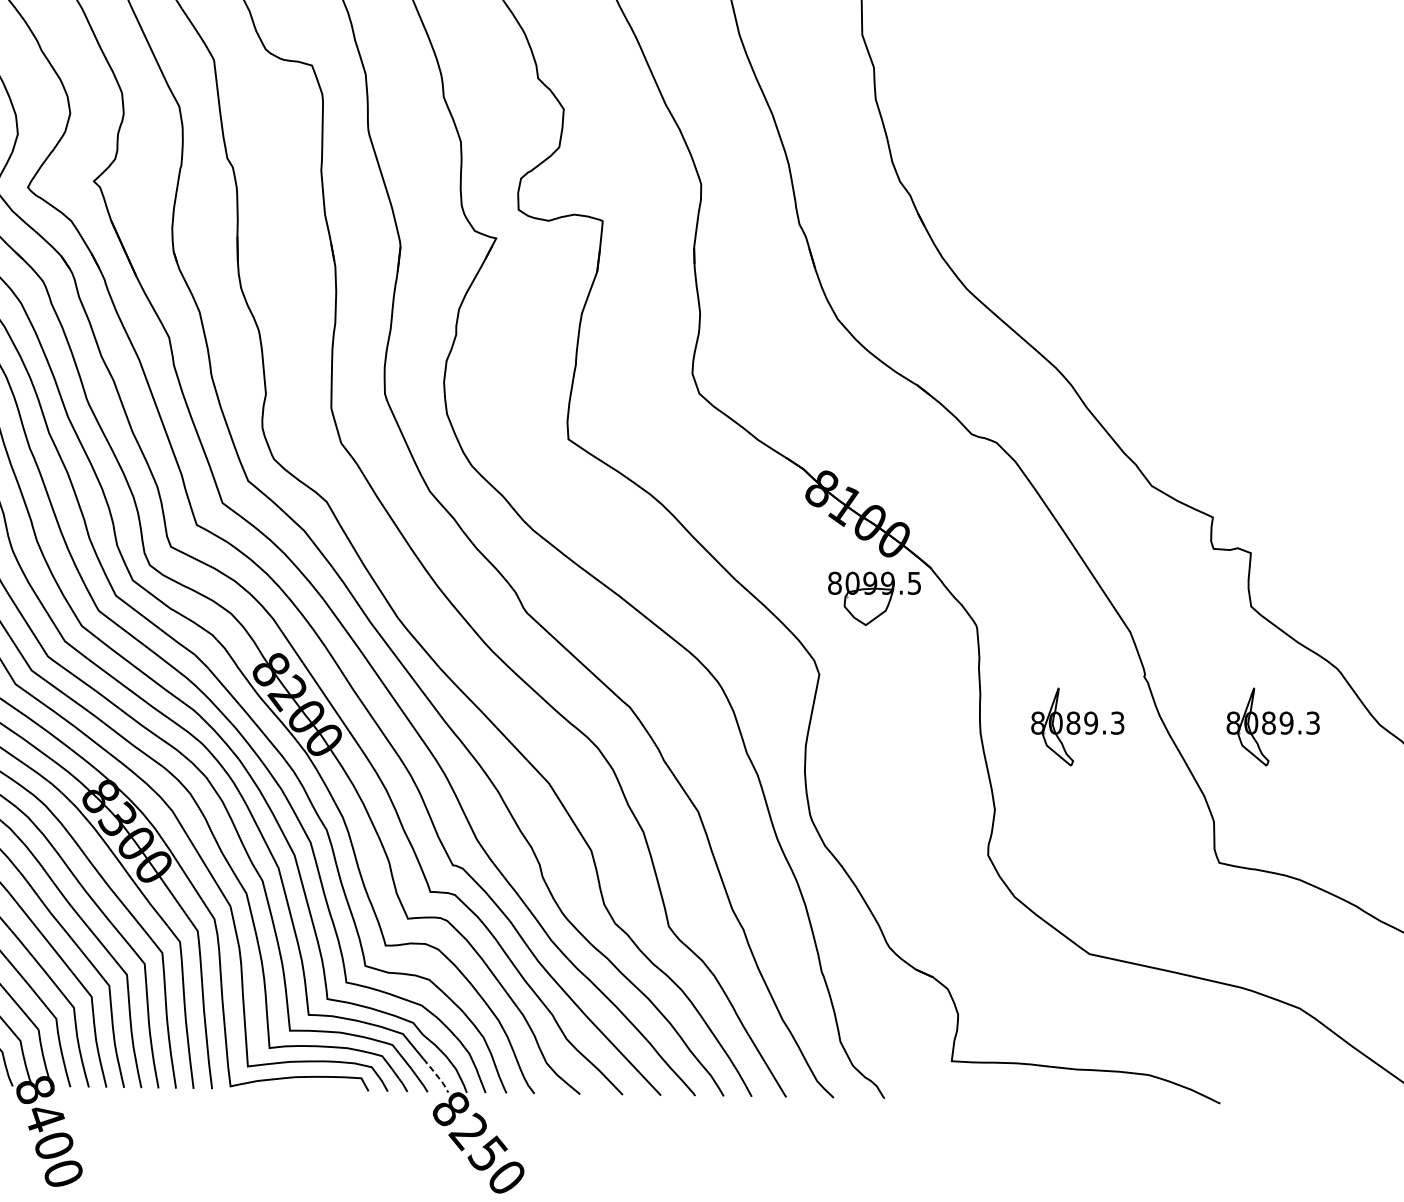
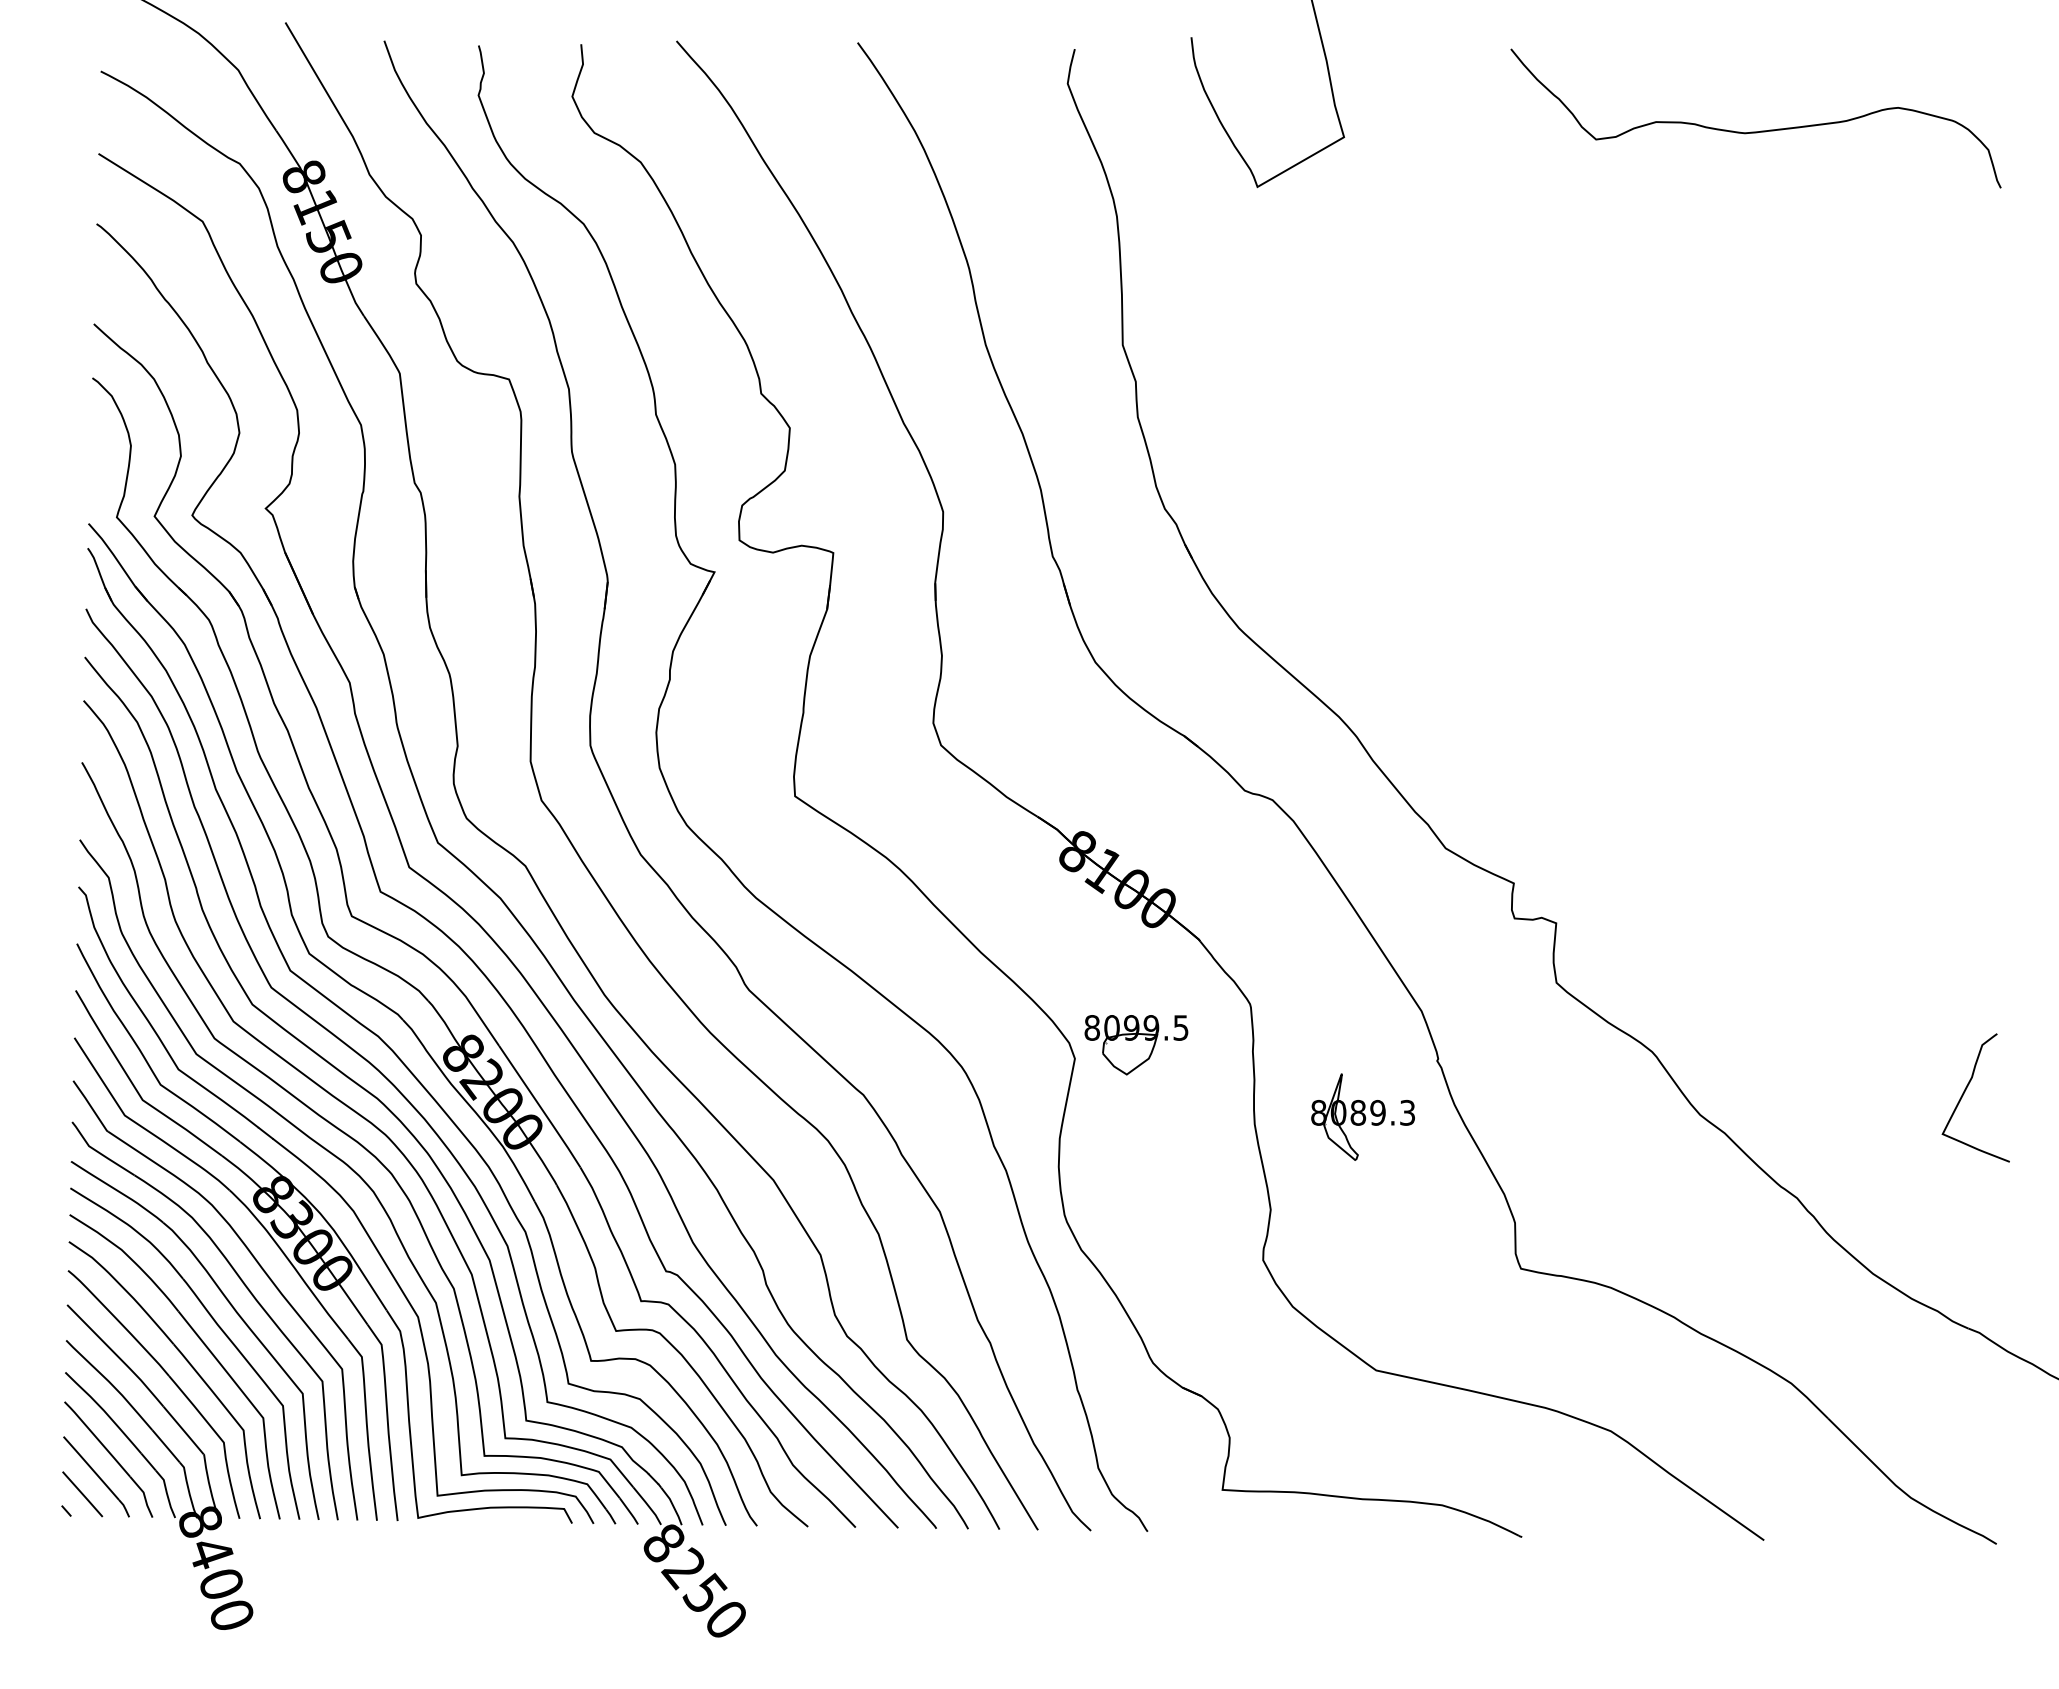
part: (874, 599) -> (1136, 1045), moved
part: (1272, 726) -> (1580, 1116), removed
line: (437, 1075) -> (648, 1505), dashed -> solid

